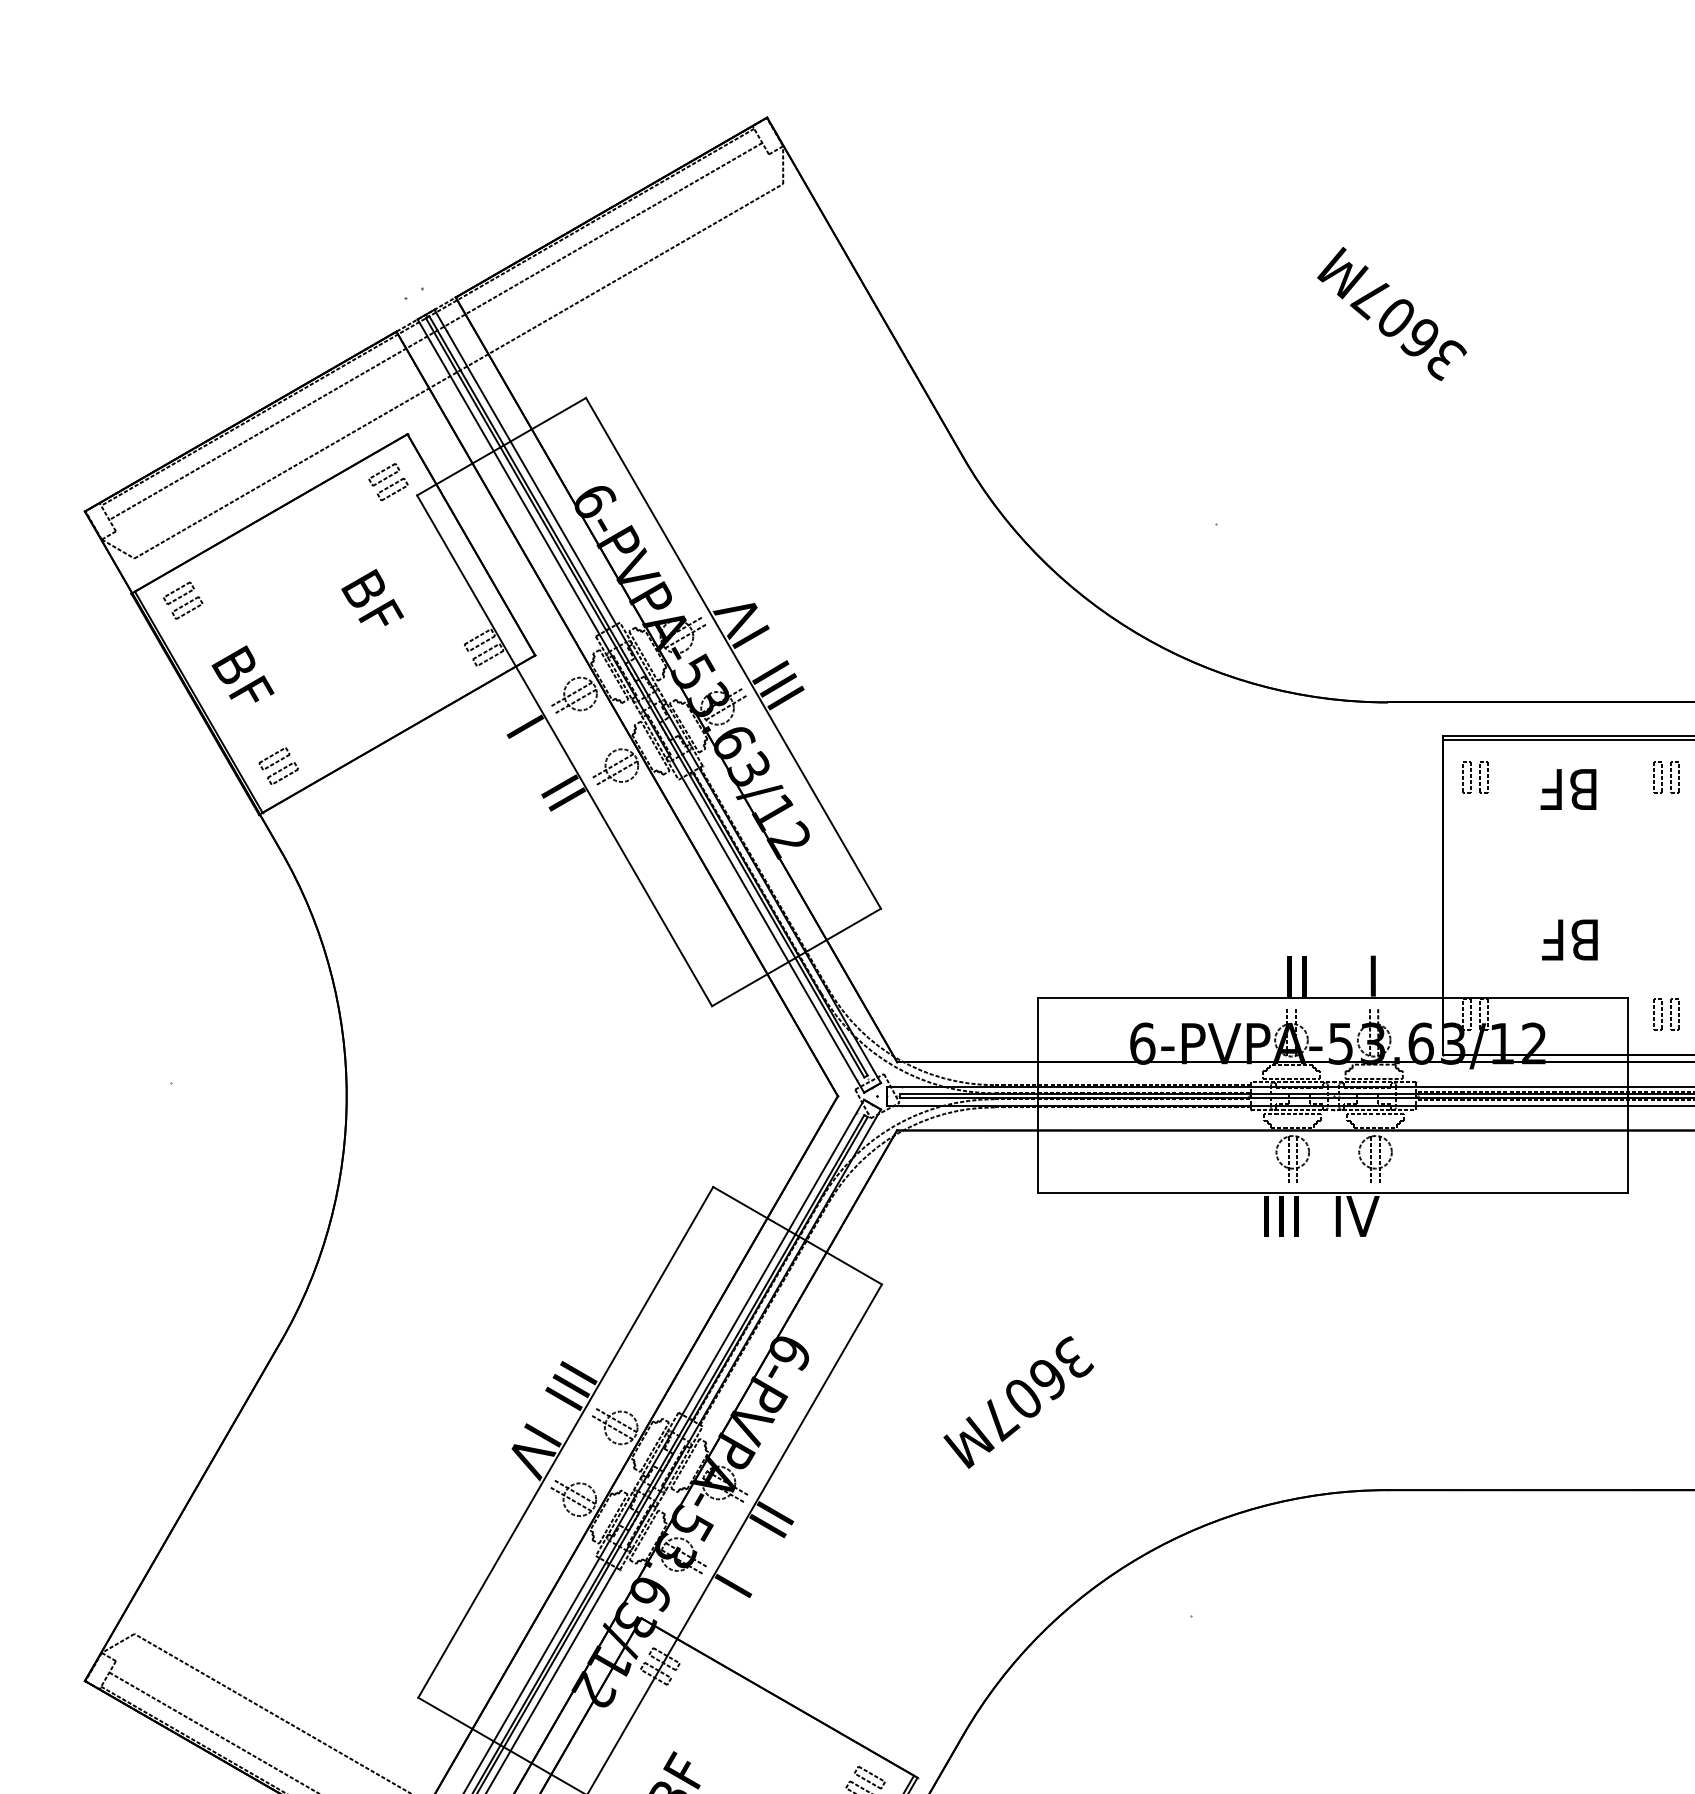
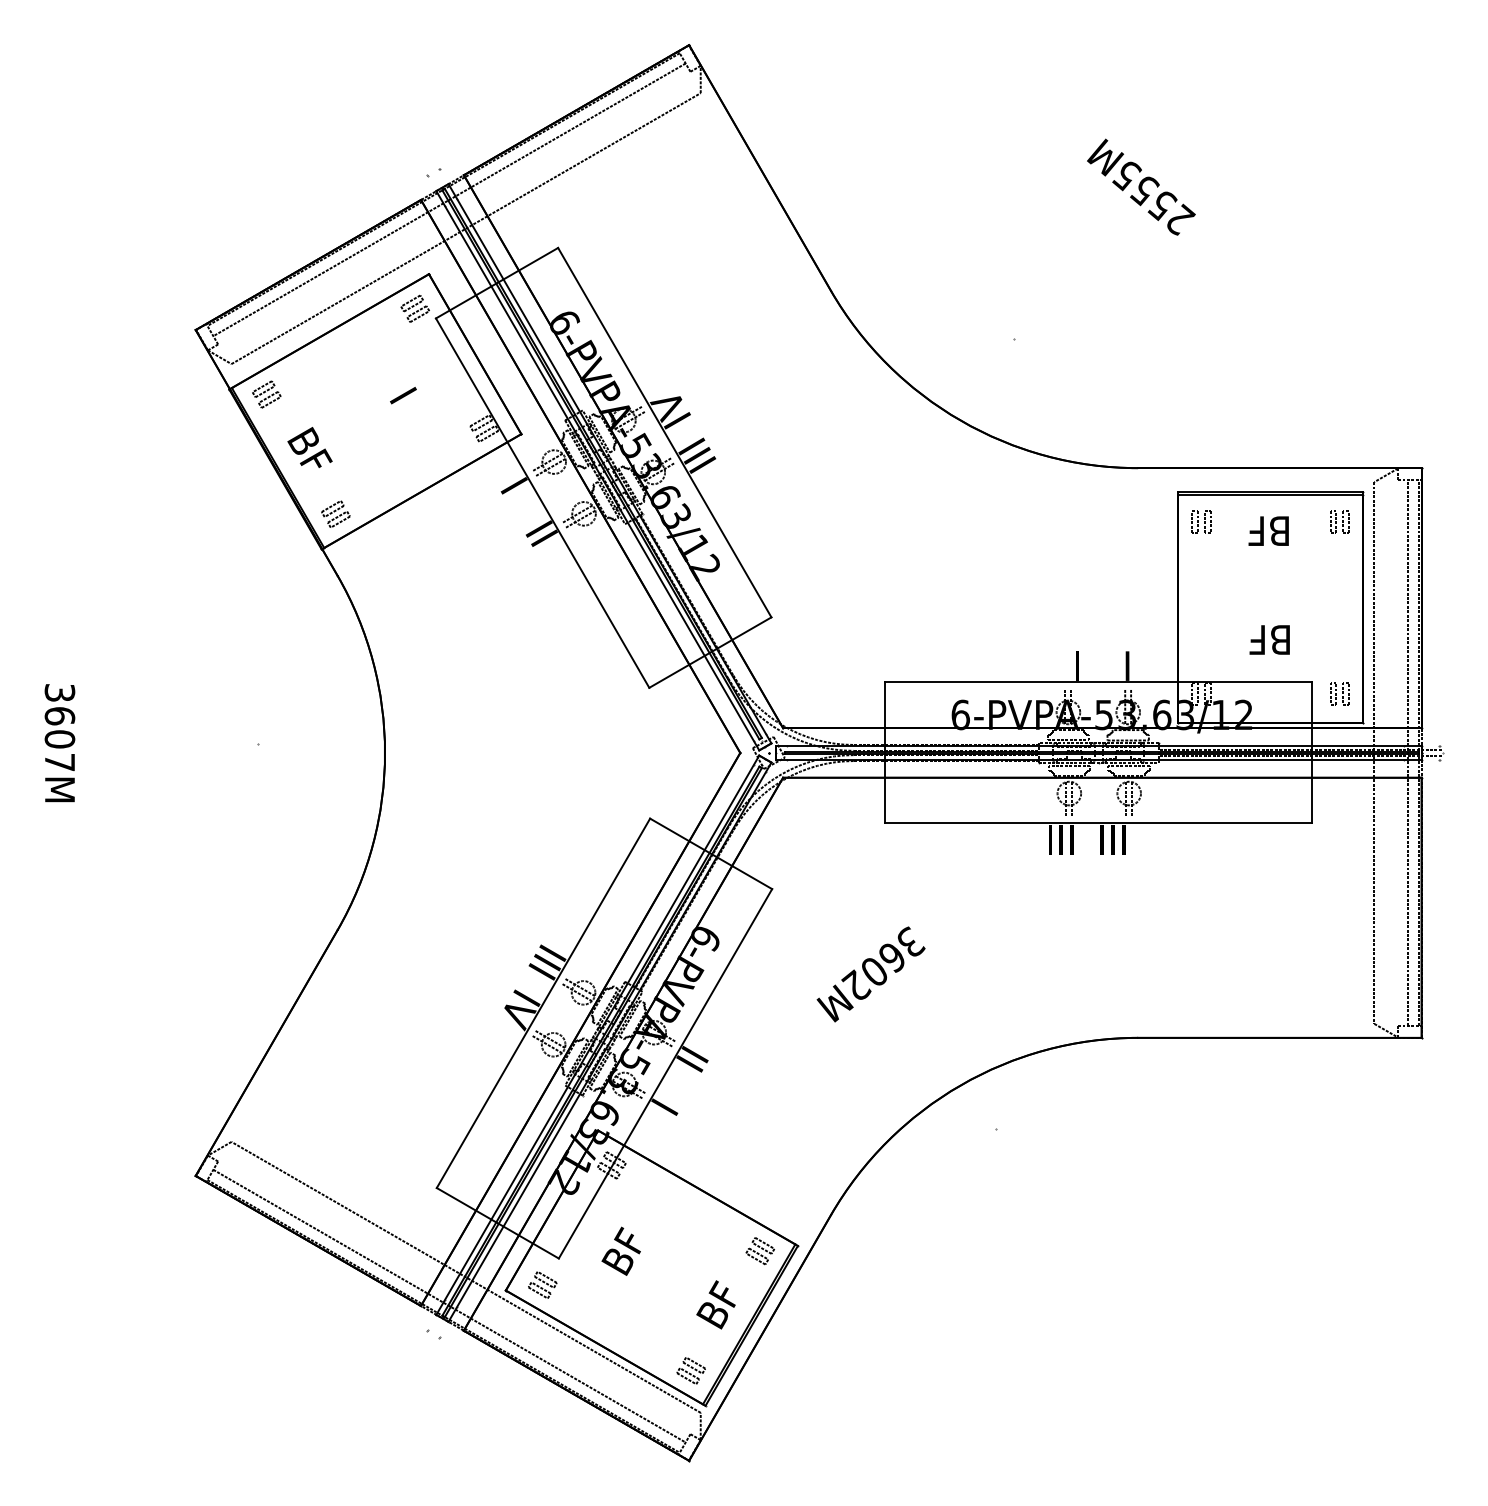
text: (1407, 329) -> (1152, 198), 3607M -> 2555M
text: (372, 596) -> (403, 391), BF -> I
text: (1288, 975) -> (1066, 665), II -> I
text: (1358, 1215) -> (1116, 839), IV -> III
text: (998, 1417) -> (856, 985), 3607M -> 3602M

